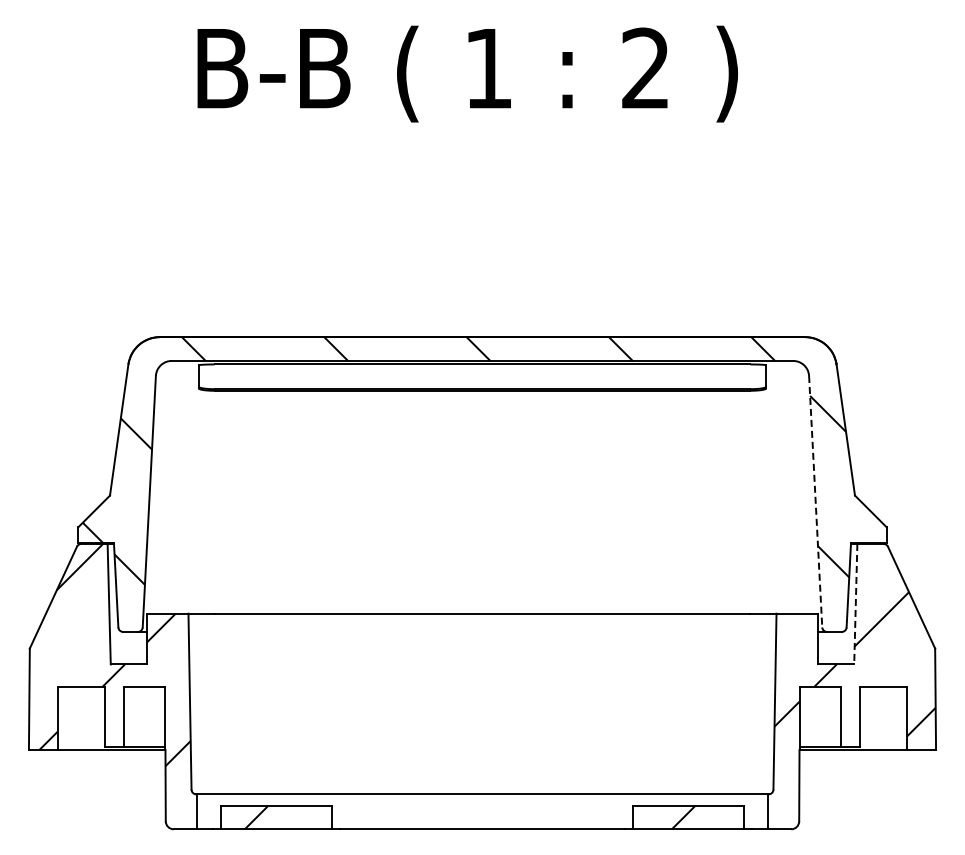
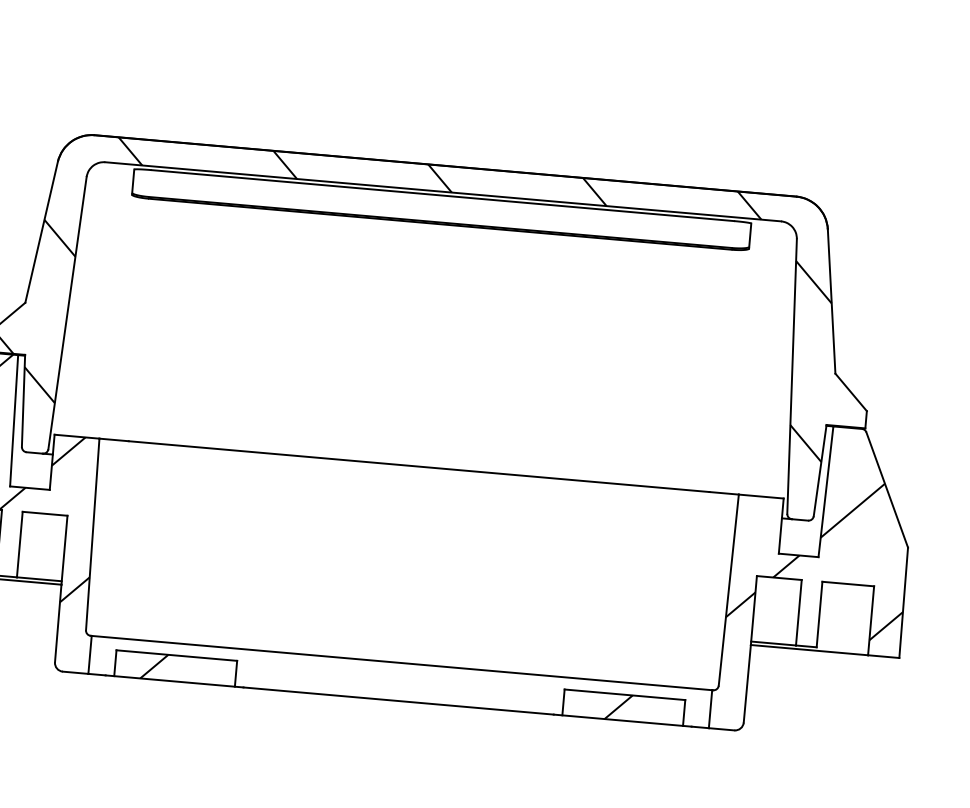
line: (815, 501) -> (791, 376), dashed -> solid
line: (855, 604) -> (825, 492), dashed -> solid

